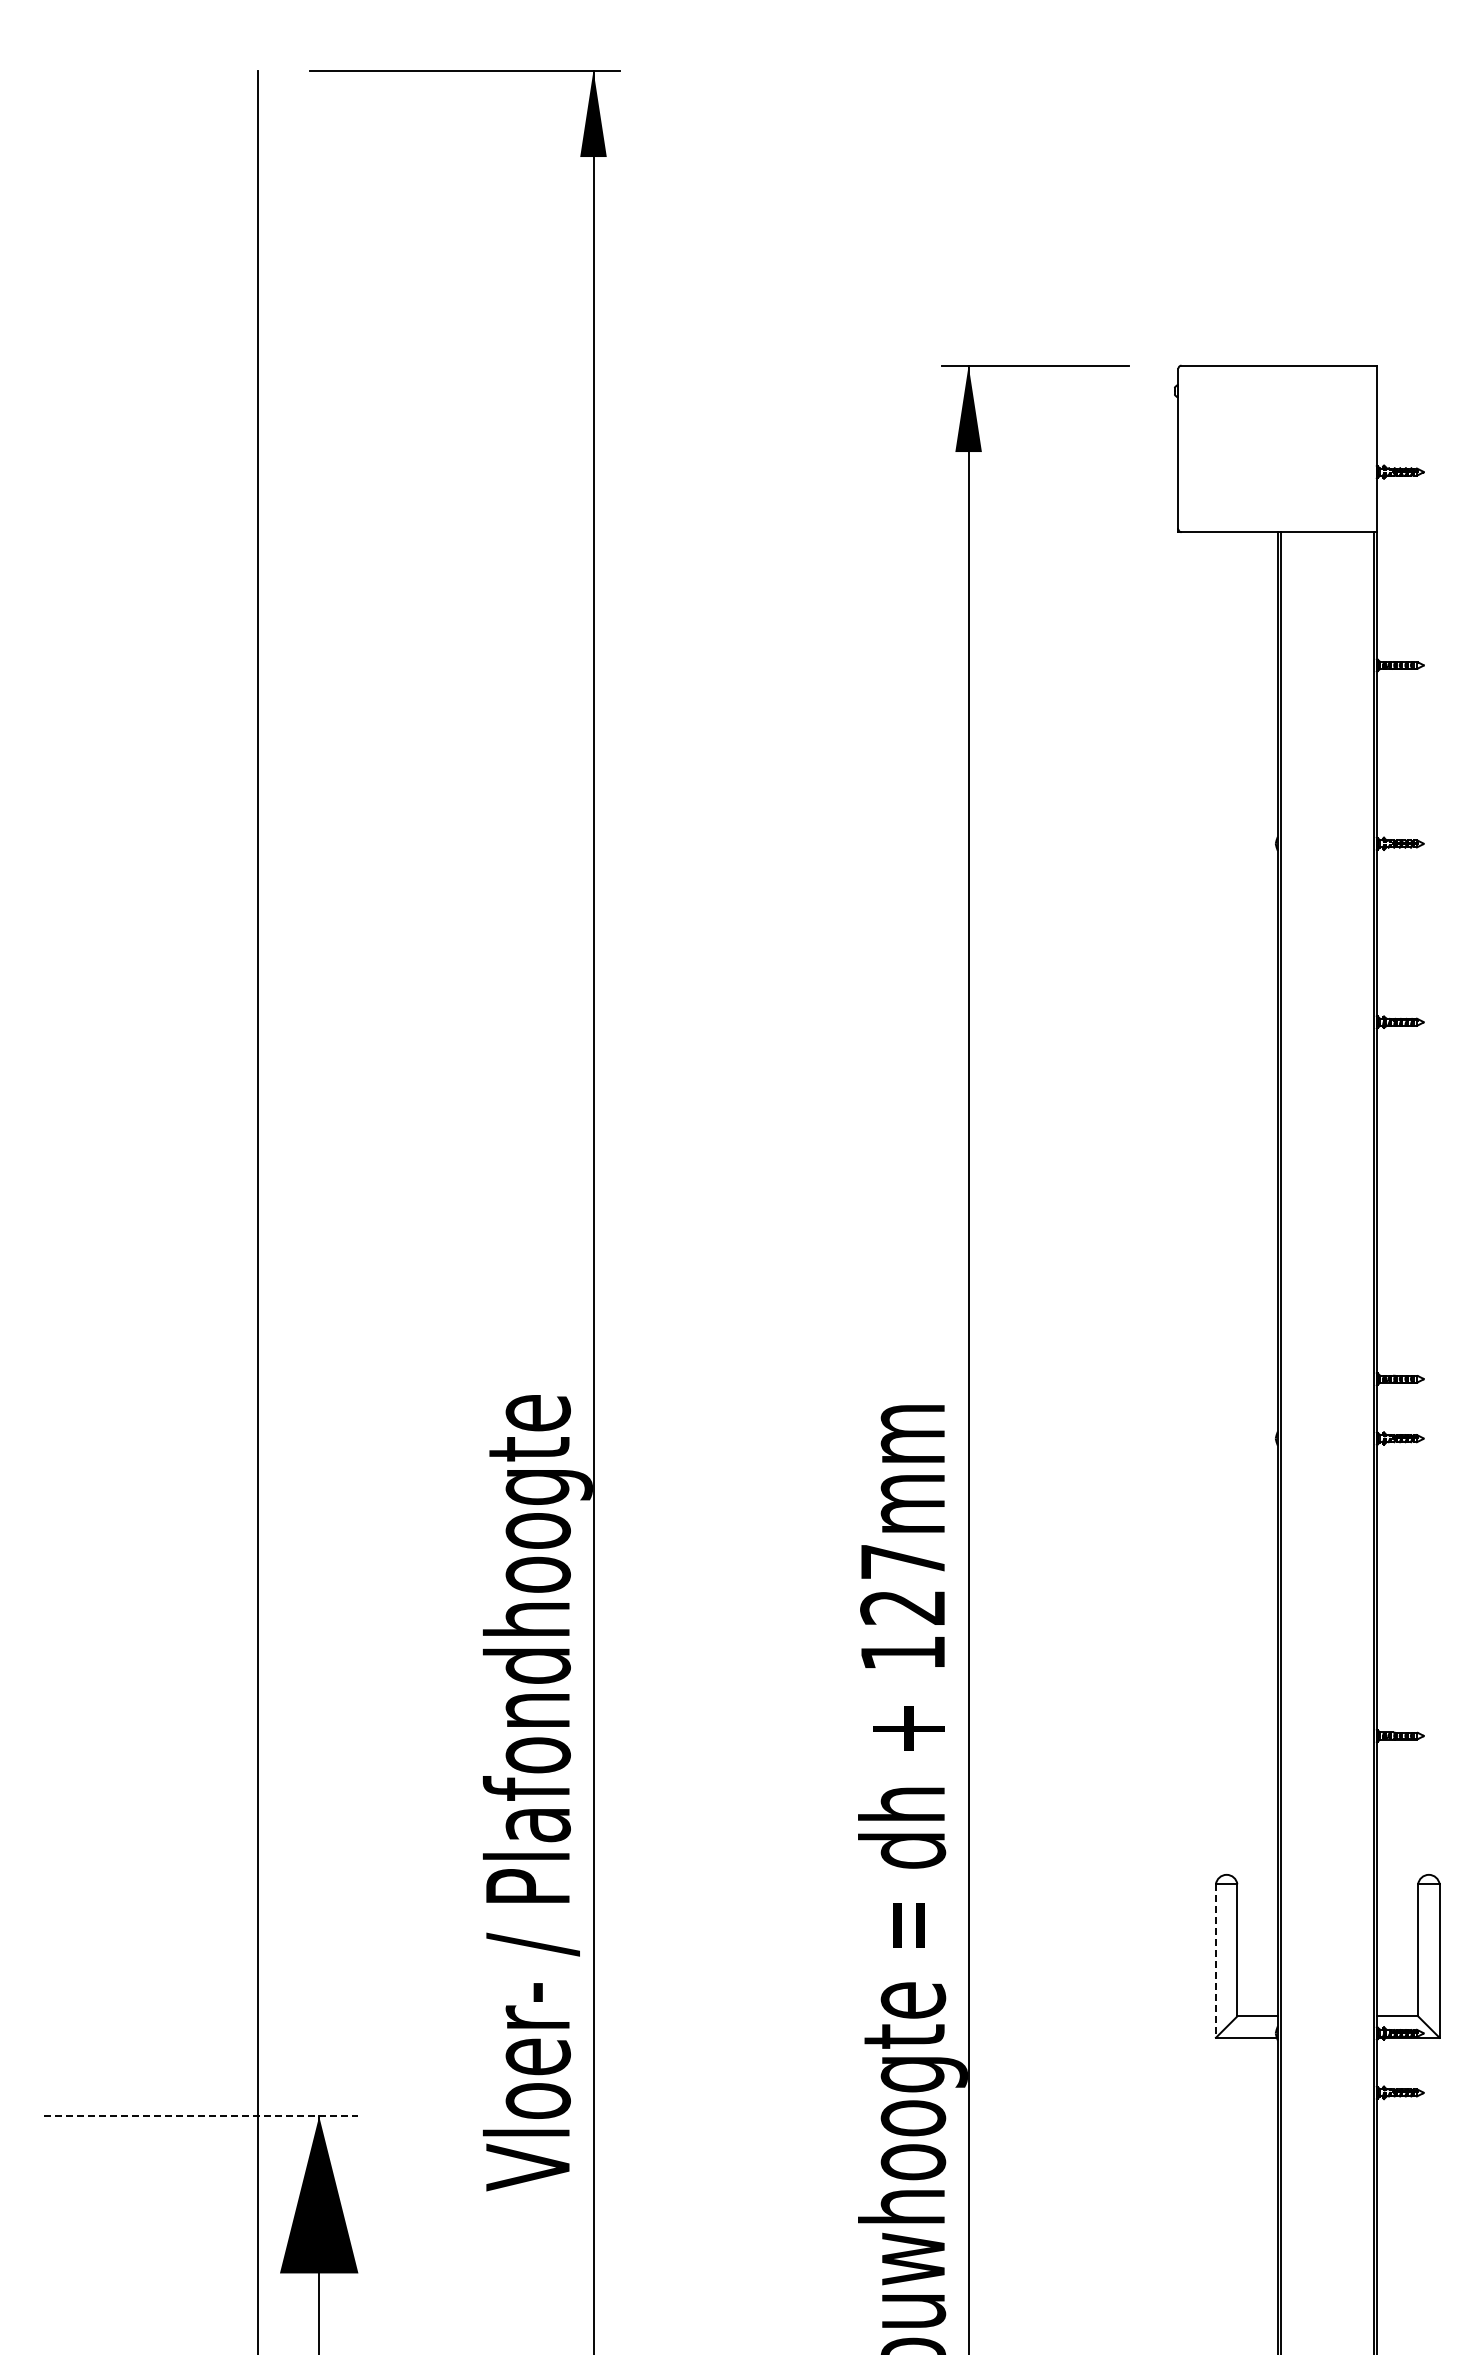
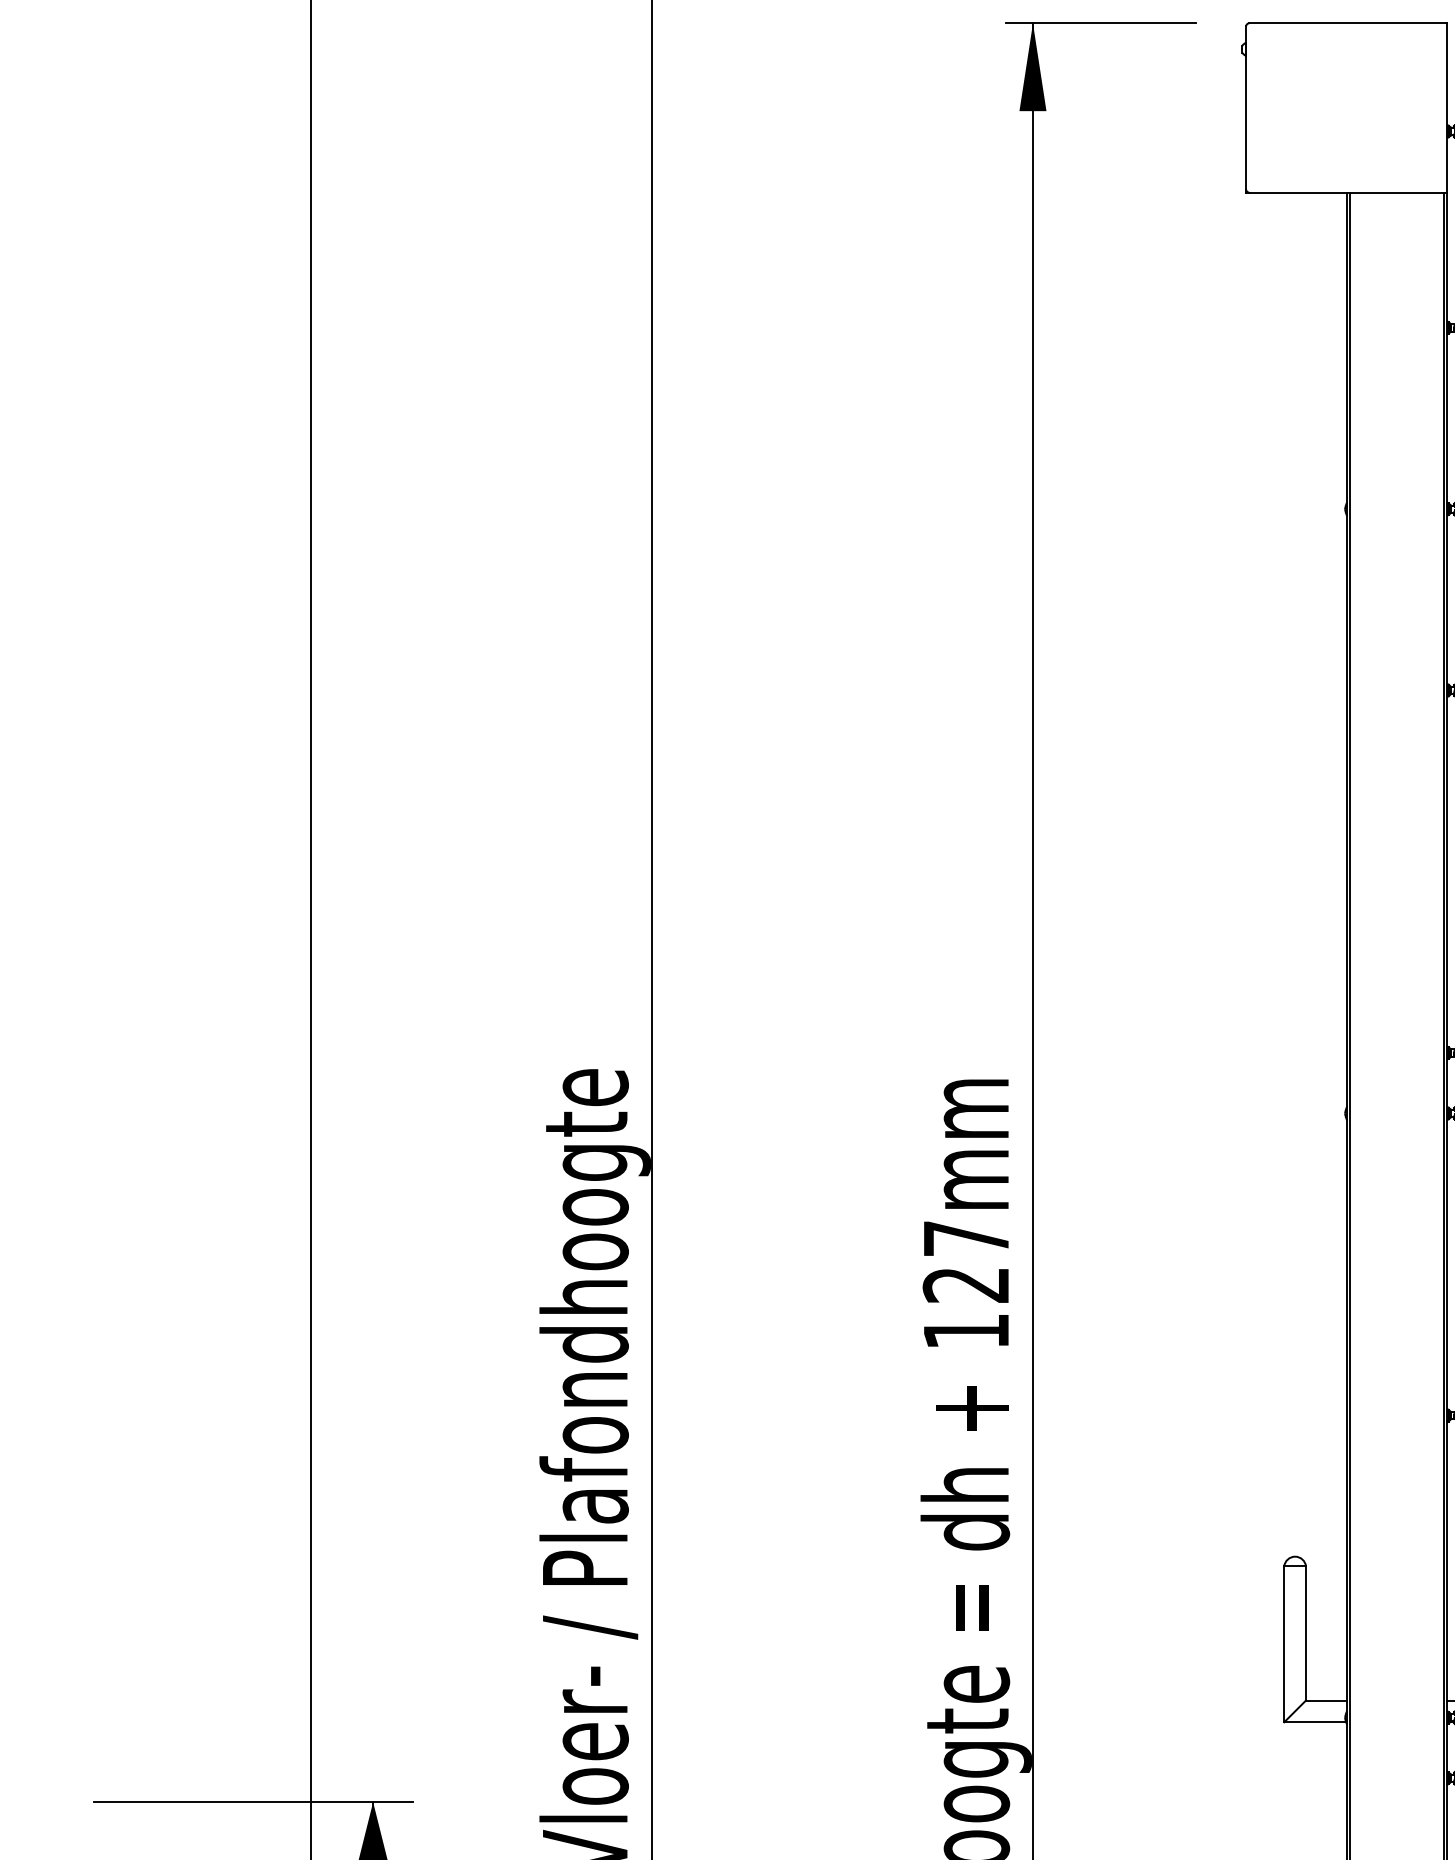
line: (1215, 1961) -> (1283, 1644), dashed -> solid
line: (201, 2116) -> (253, 1802), dashed -> solid

